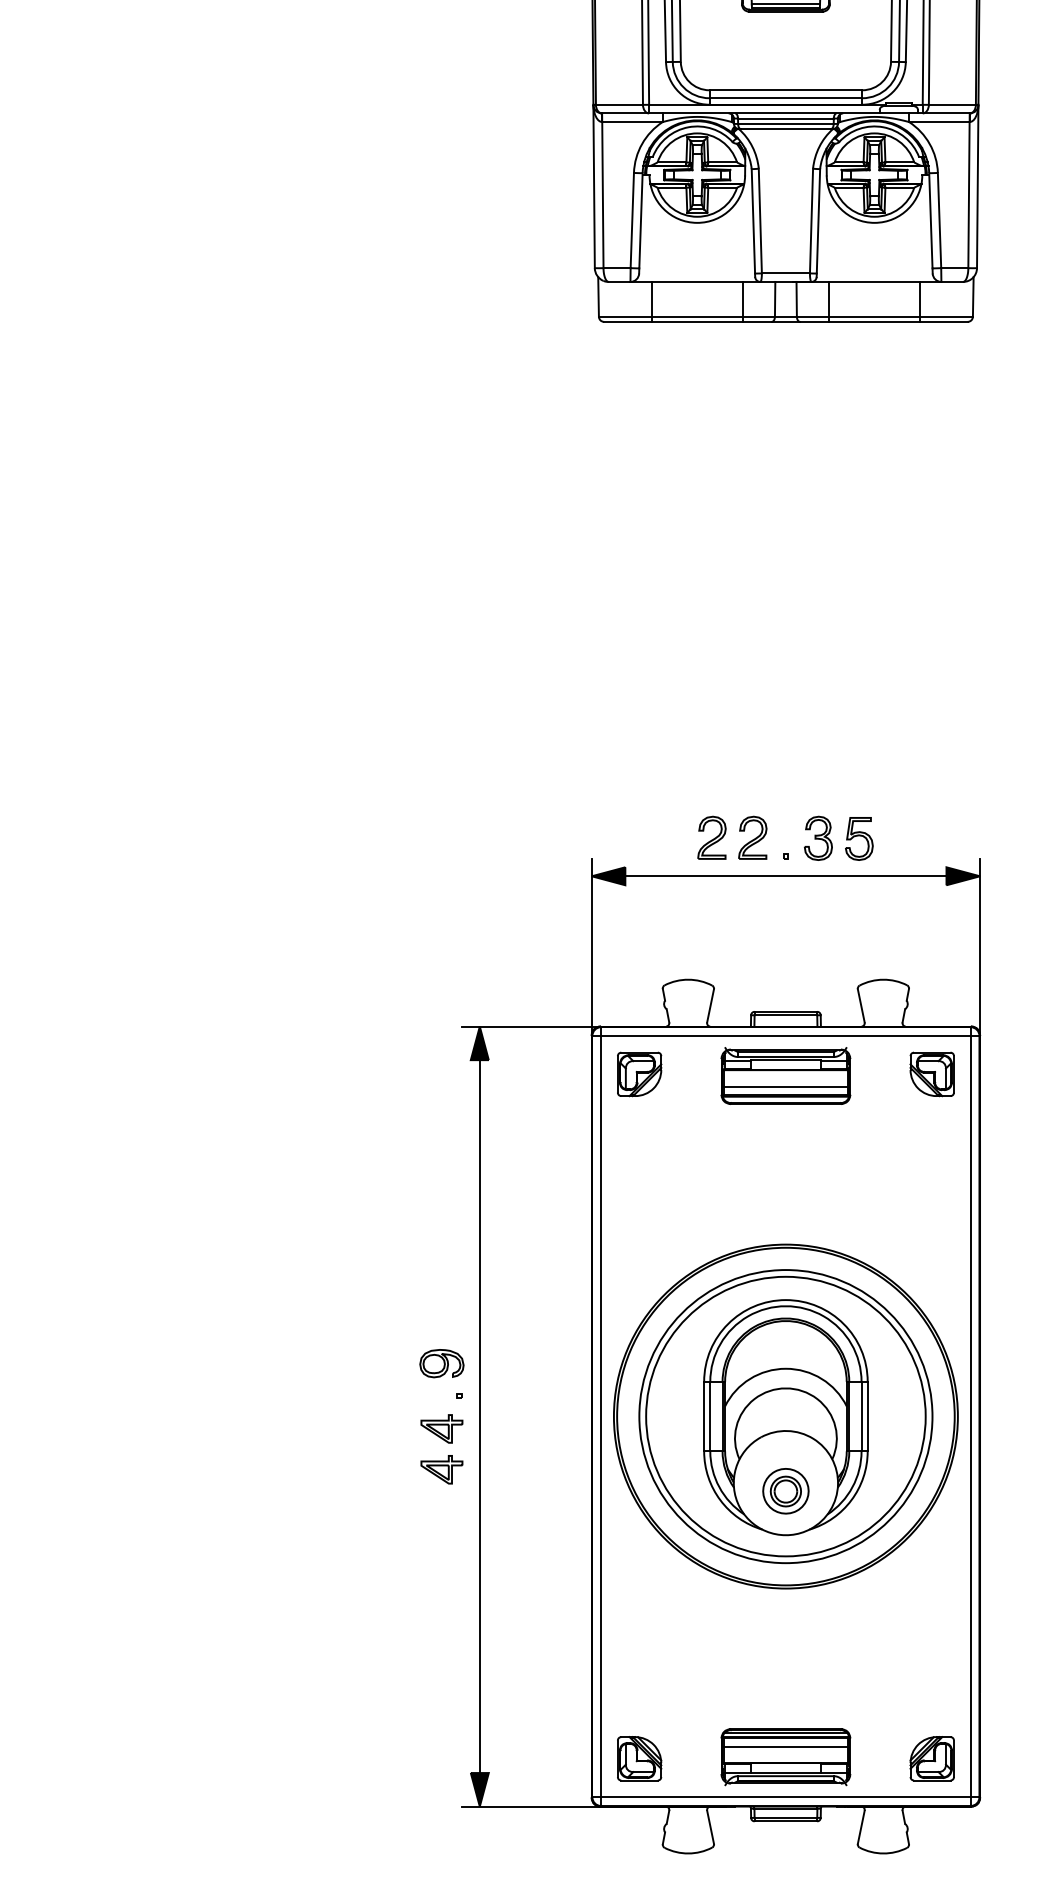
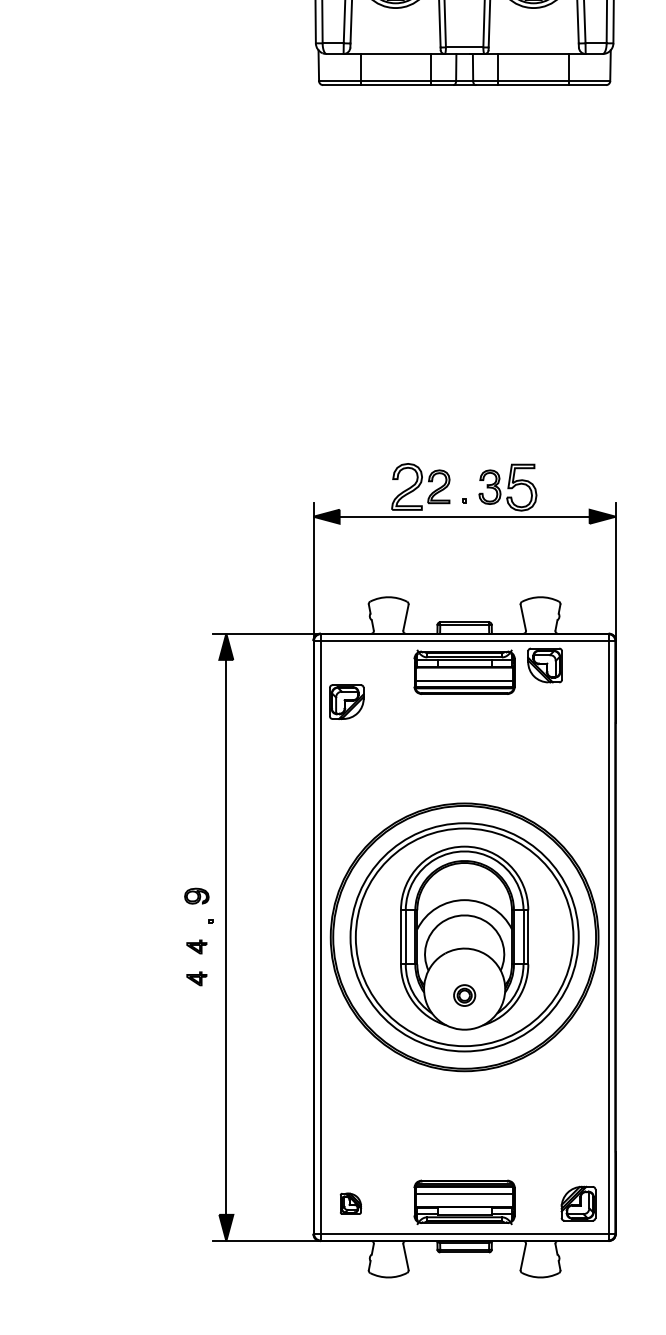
part: (711, 837) -> (406, 486), size x1.4
part: (859, 838) -> (521, 487), size x1.4
part: (639, 1074) -> (346, 702), moved
part: (931, 1074) -> (544, 665), moved
part: (441, 1363) -> (196, 896), size x0.7
part: (441, 1428) -> (196, 946), size x0.6
part: (441, 1469) -> (196, 978), size x0.6
part: (785, 1491) -> (464, 995), size x0.6
part: (639, 1758) -> (350, 1203), size x0.6

